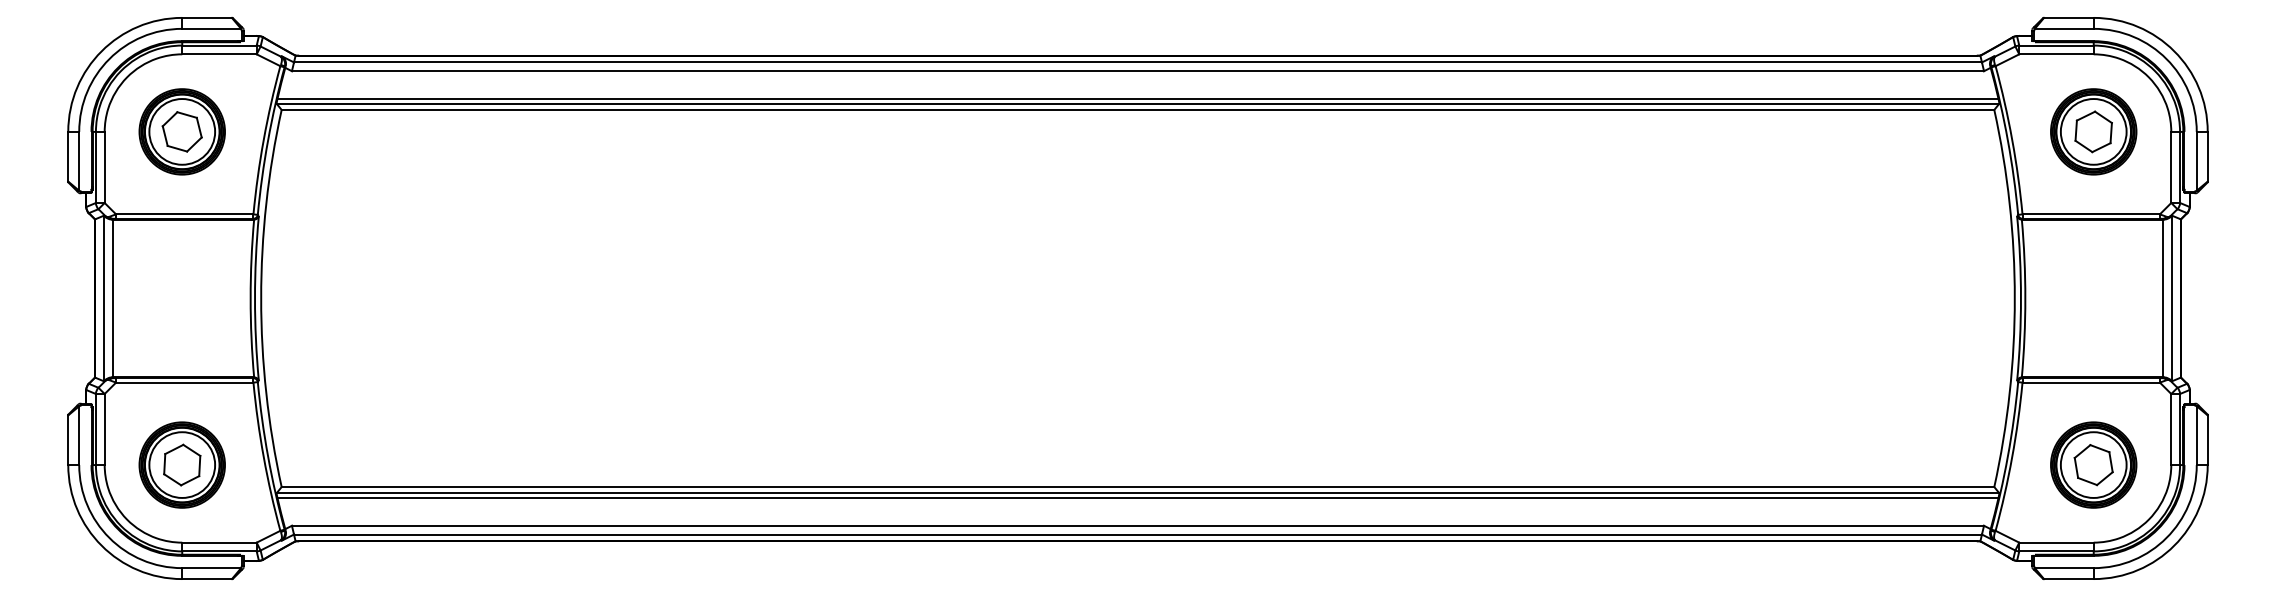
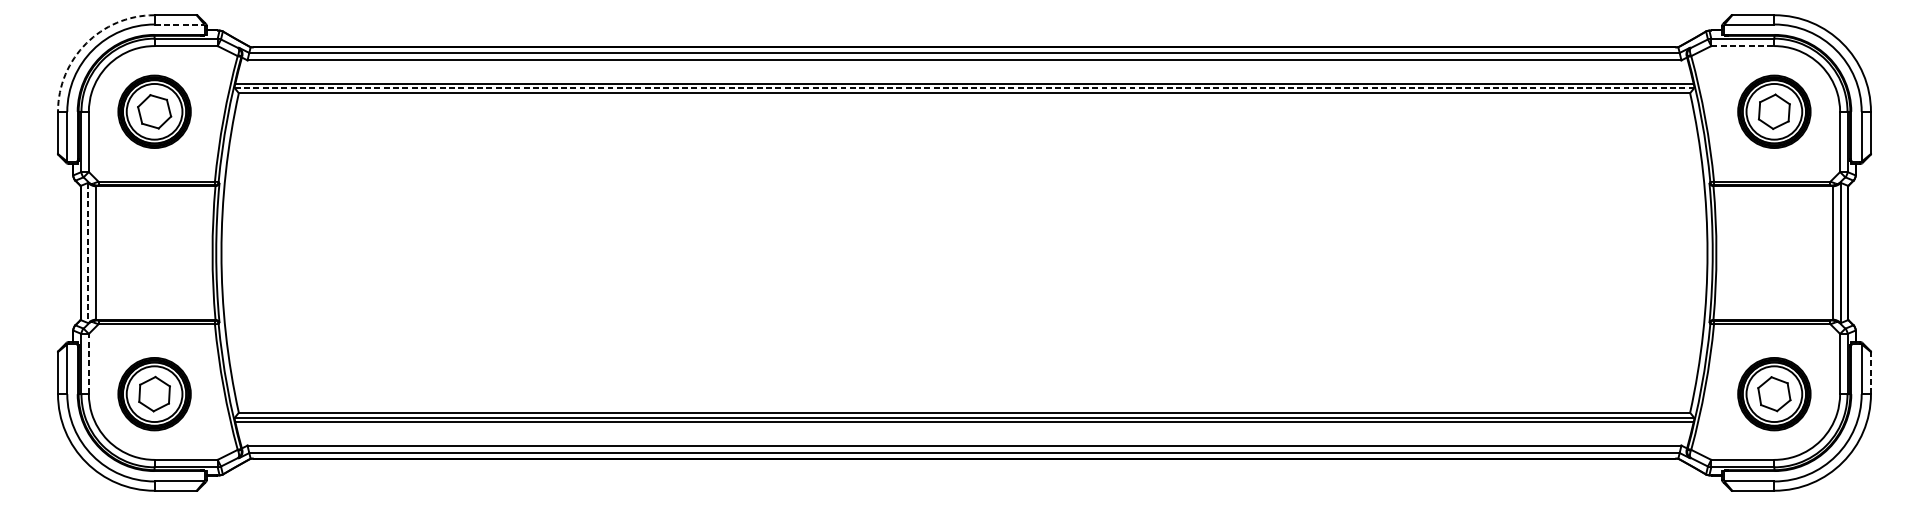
line: (212, 28) -> (180, 24), solid -> dashed
arc: (101, 51) -> (86, 43), solid -> dashed
line: (2057, 54) -> (1743, 46), solid -> dashed
line: (1138, 103) -> (964, 87), solid -> dashed
line: (104, 298) -> (88, 253), solid -> dashed
line: (104, 429) -> (88, 364), solid -> dashed
line: (2207, 440) -> (1870, 373), solid -> dashed

